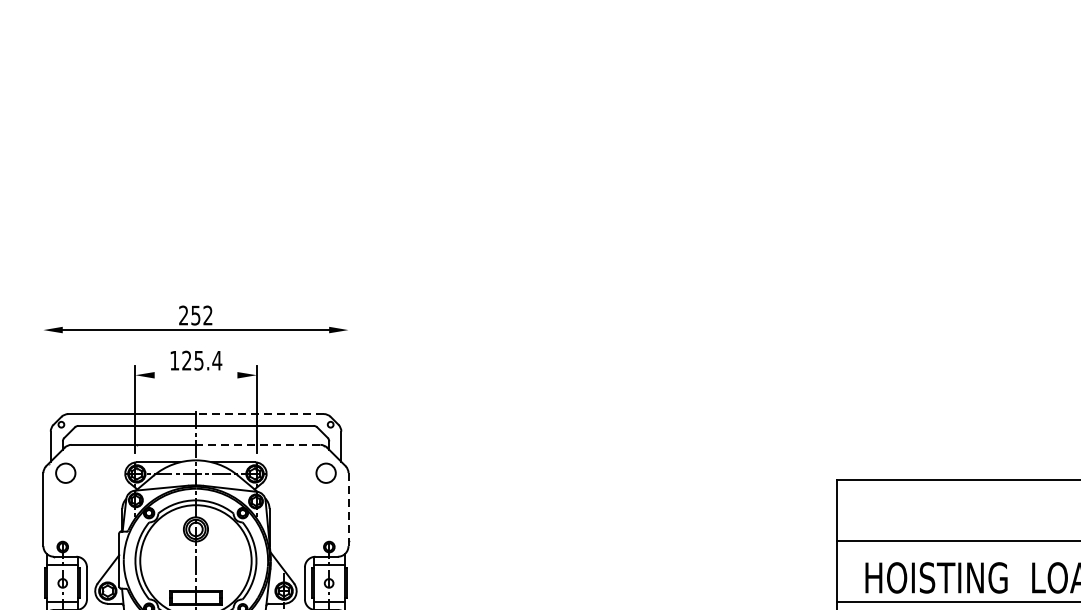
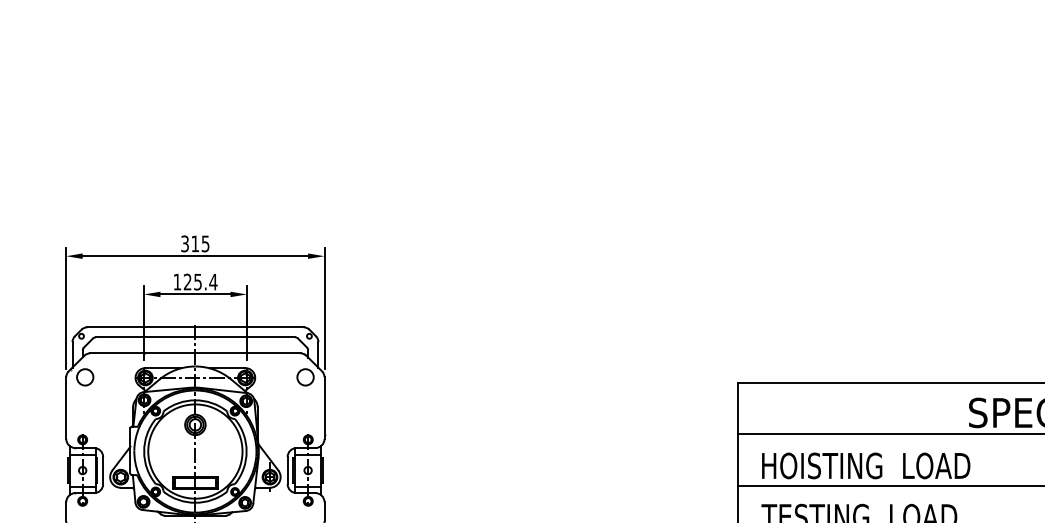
text: (196, 315) -> (195, 243), 252 -> 315
line: (196, 375) -> (195, 294), added
line: (43, 391) -> (66, 308), added
line: (348, 391) -> (324, 308), added
line: (259, 414) -> (249, 327), dashed -> solid
line: (258, 445) -> (248, 353), dashed -> solid
line: (348, 510) -> (324, 408), dashed -> solid

